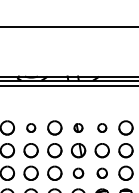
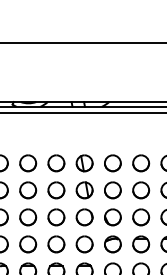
part: (31, 128) -> (28, 163), size x1.67
part: (78, 128) -> (84, 163), size x1.67
part: (101, 128) -> (112, 163), size x1.67
part: (78, 173) -> (84, 217), size x1.43
part: (101, 173) -> (112, 217), size x1.43

